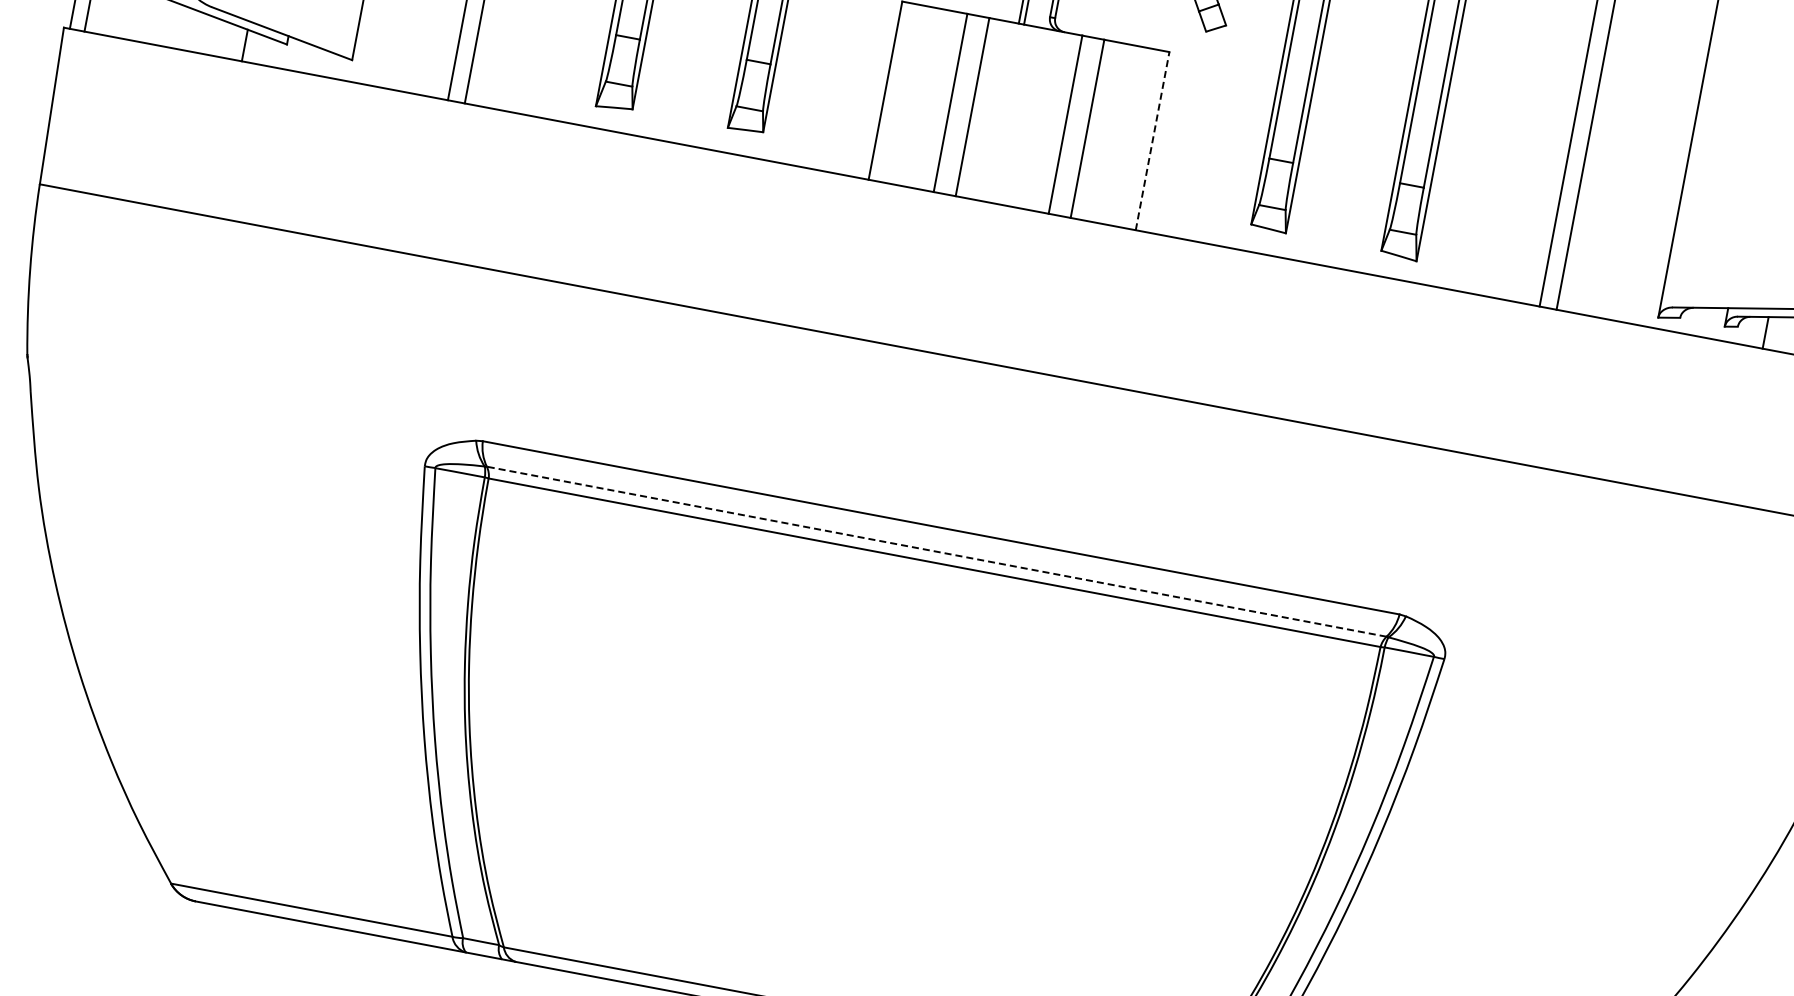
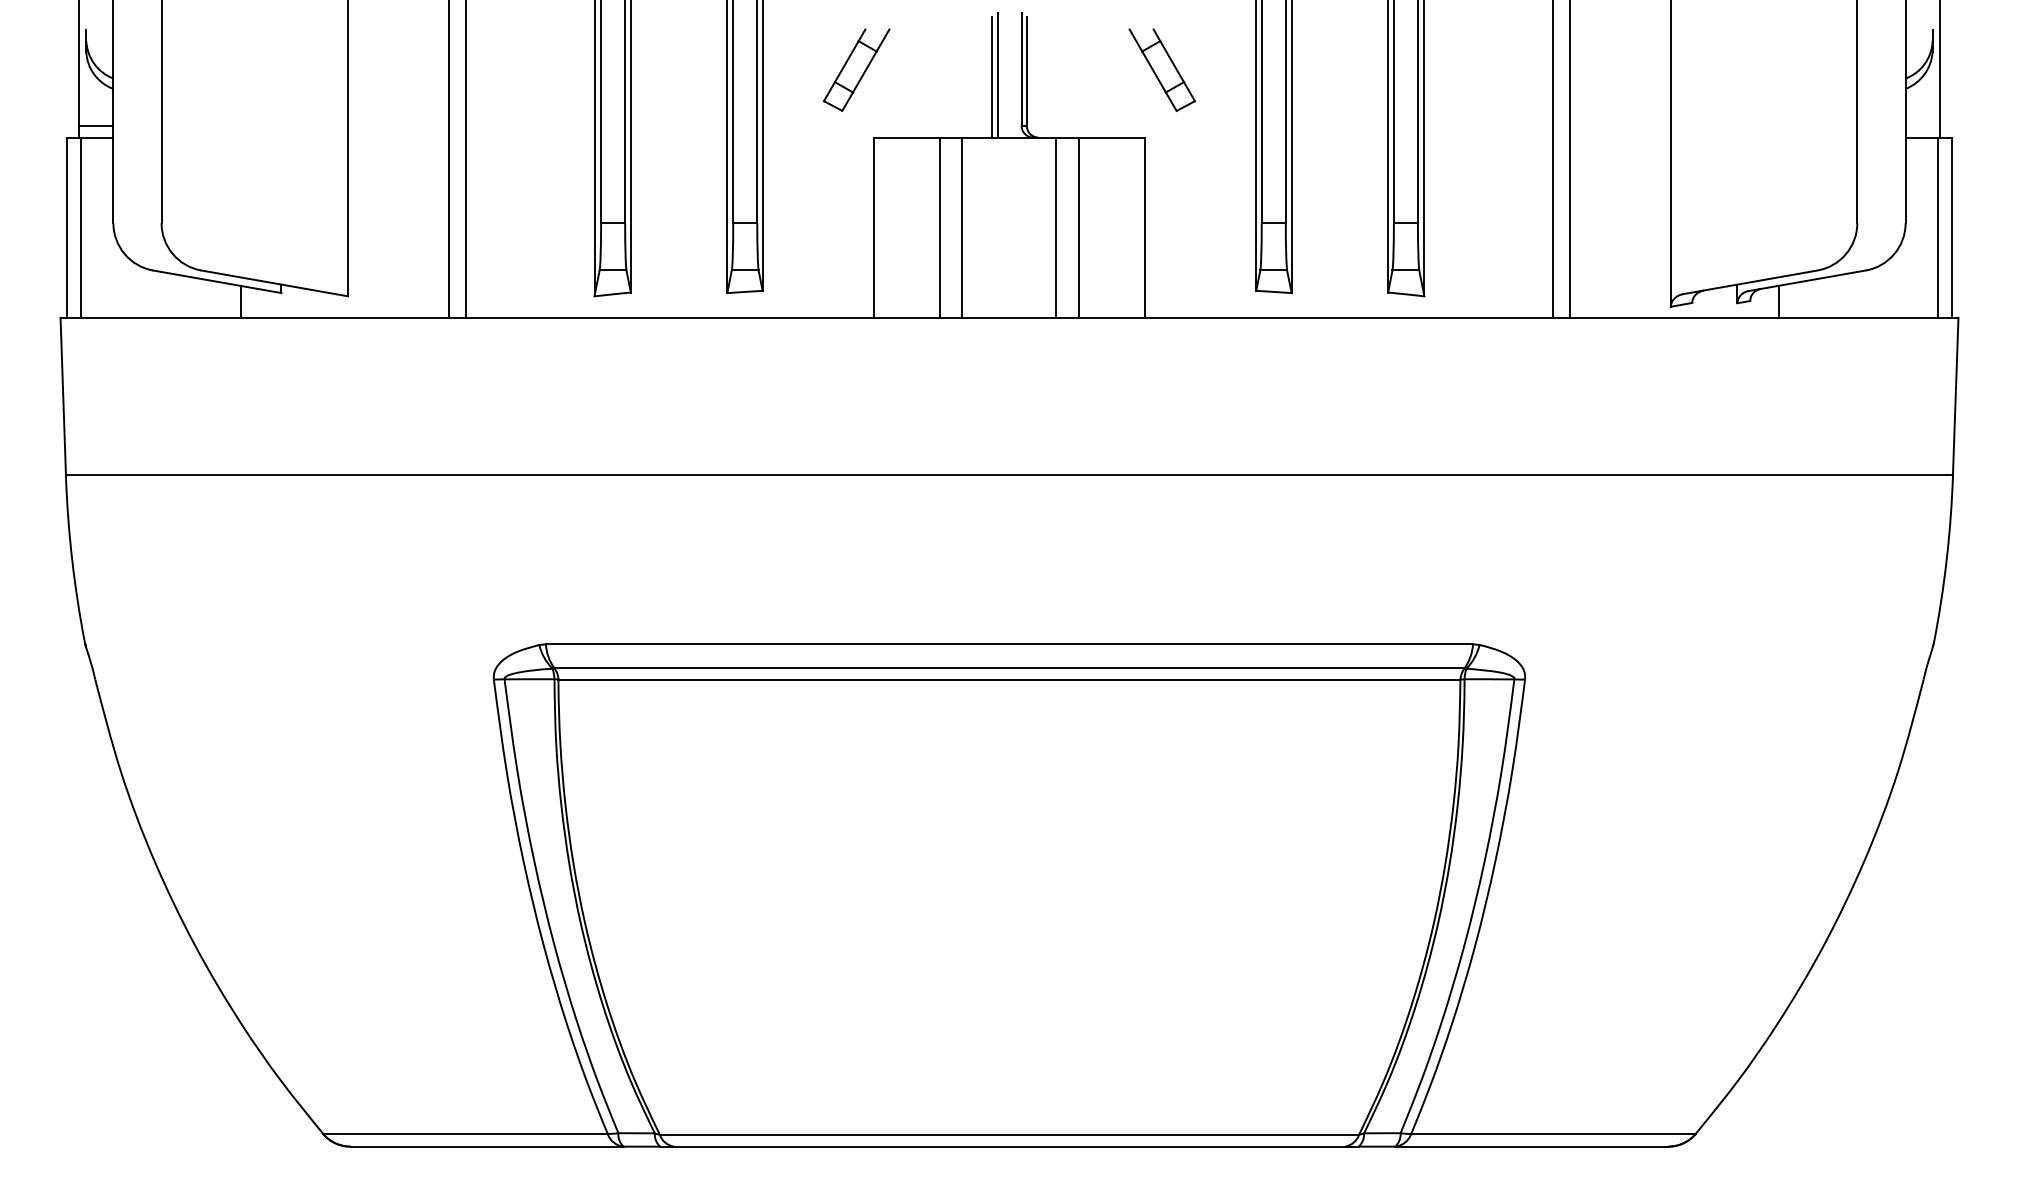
line: (1152, 140) -> (1144, 227), dashed -> solid
line: (936, 551) -> (1009, 668), dashed -> solid

